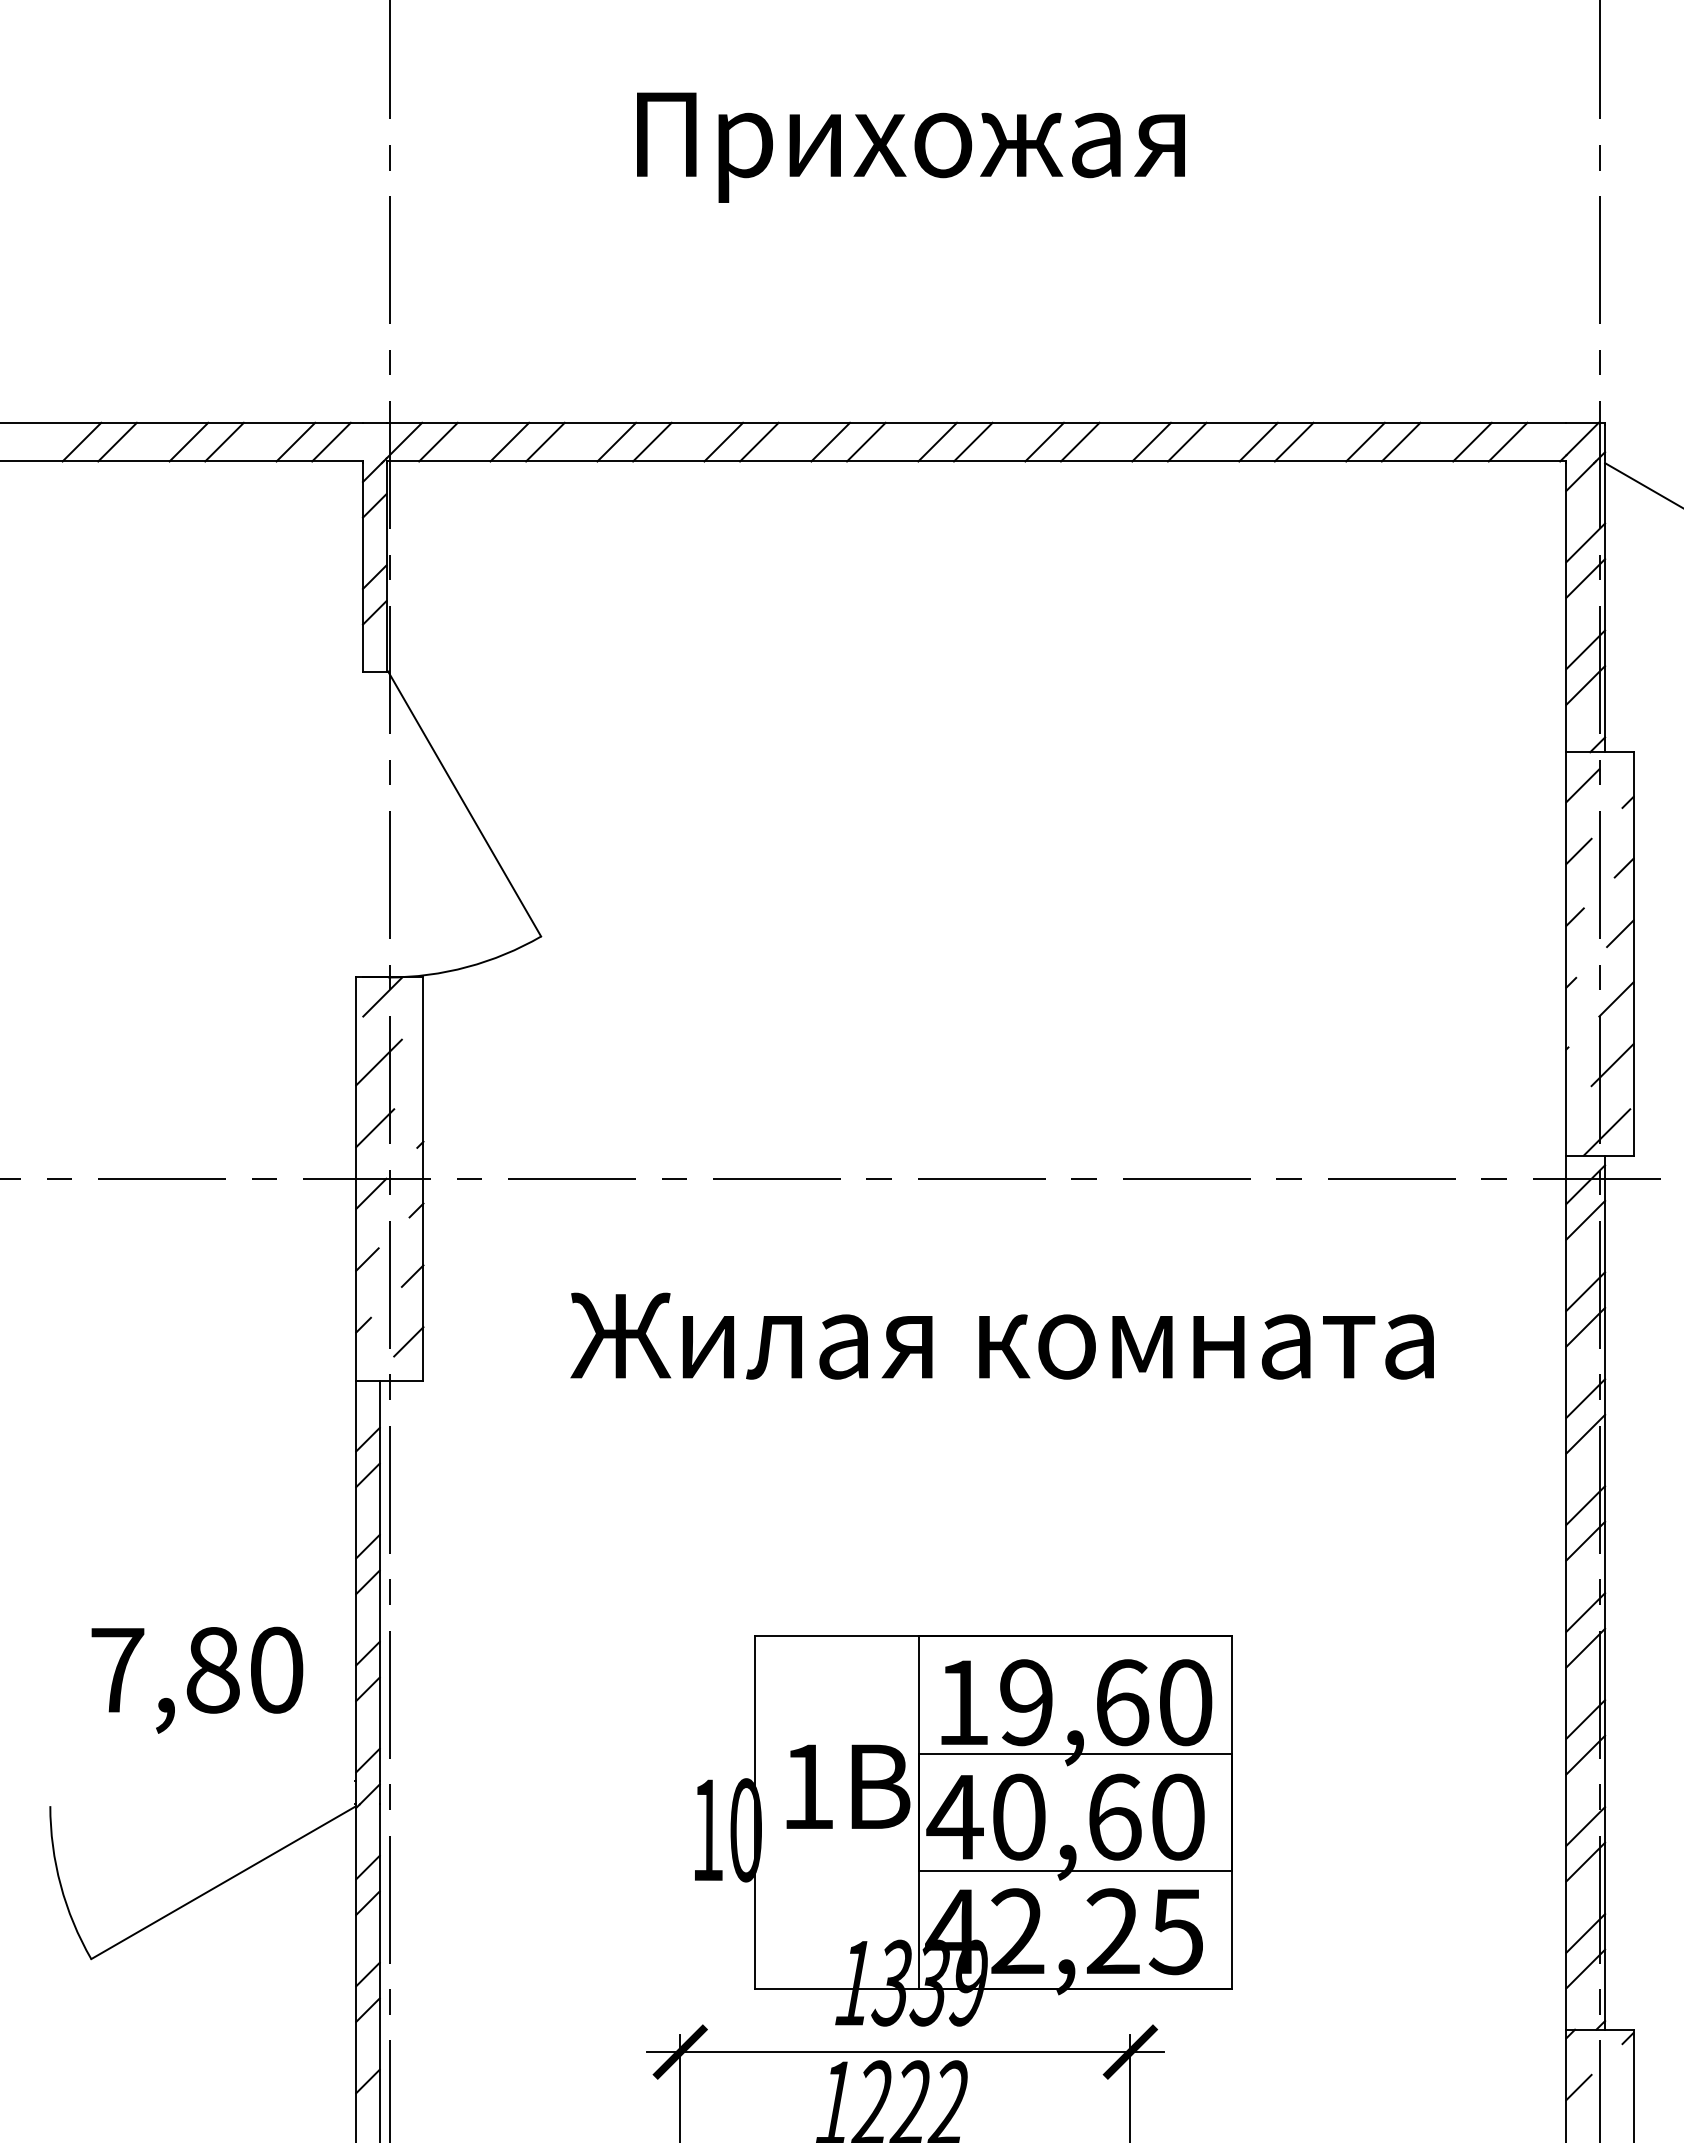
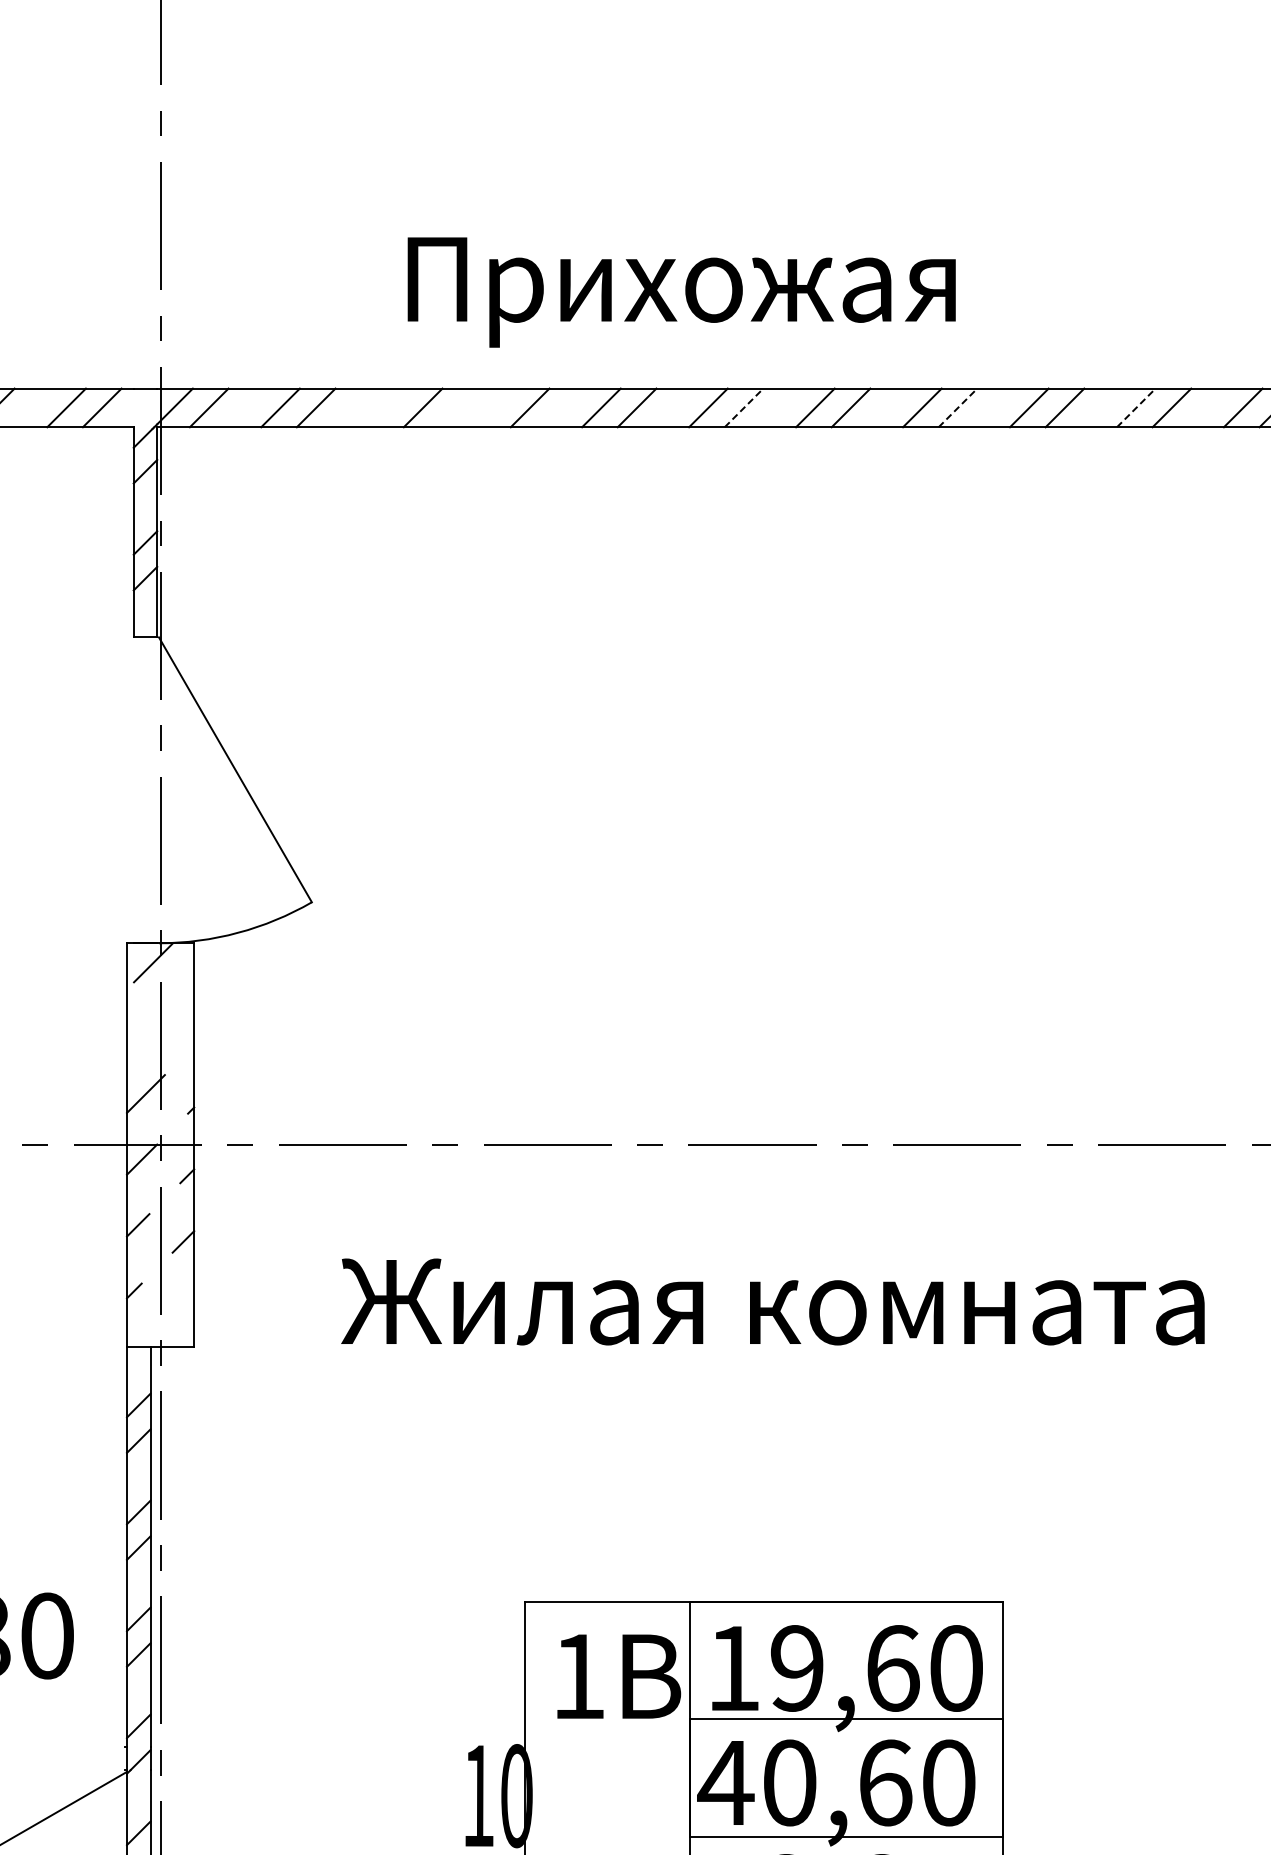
text: (910, 147) -> (681, 292), moved
line: (616, 441) -> (387, 407), removed
line: (723, 441) -> (494, 407), removed
line: (973, 441) -> (744, 407), solid -> dashed
line: (1187, 441) -> (958, 407), solid -> dashed
line: (1365, 441) -> (1136, 407), solid -> dashed
line: (378, 1062) -> (149, 1028), removed
line: (408, 1341) -> (179, 1307), removed
text: (848, 1786) -> (619, 1676), moved

